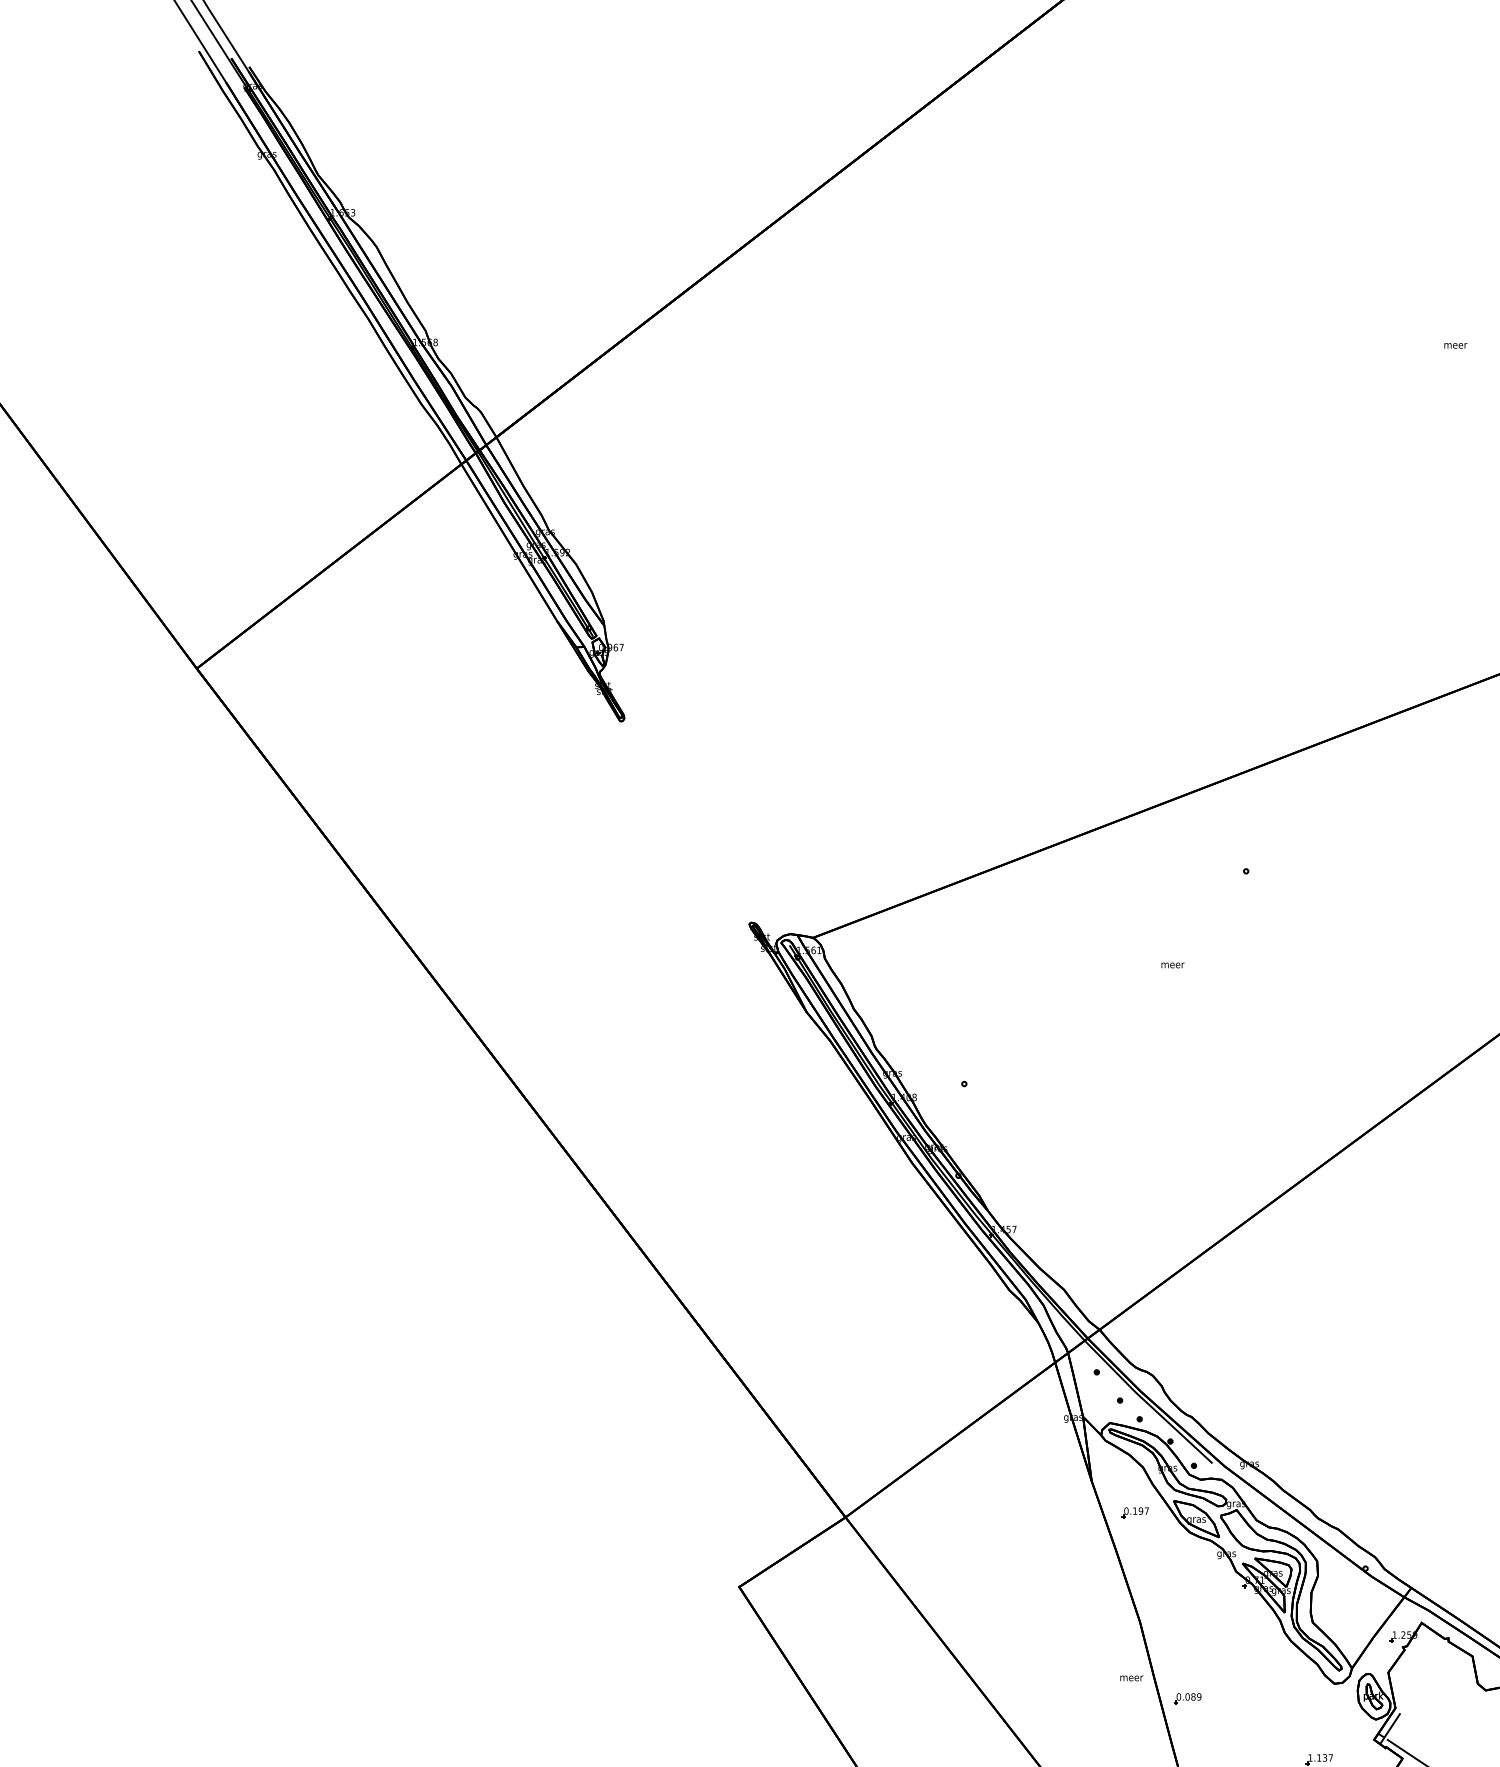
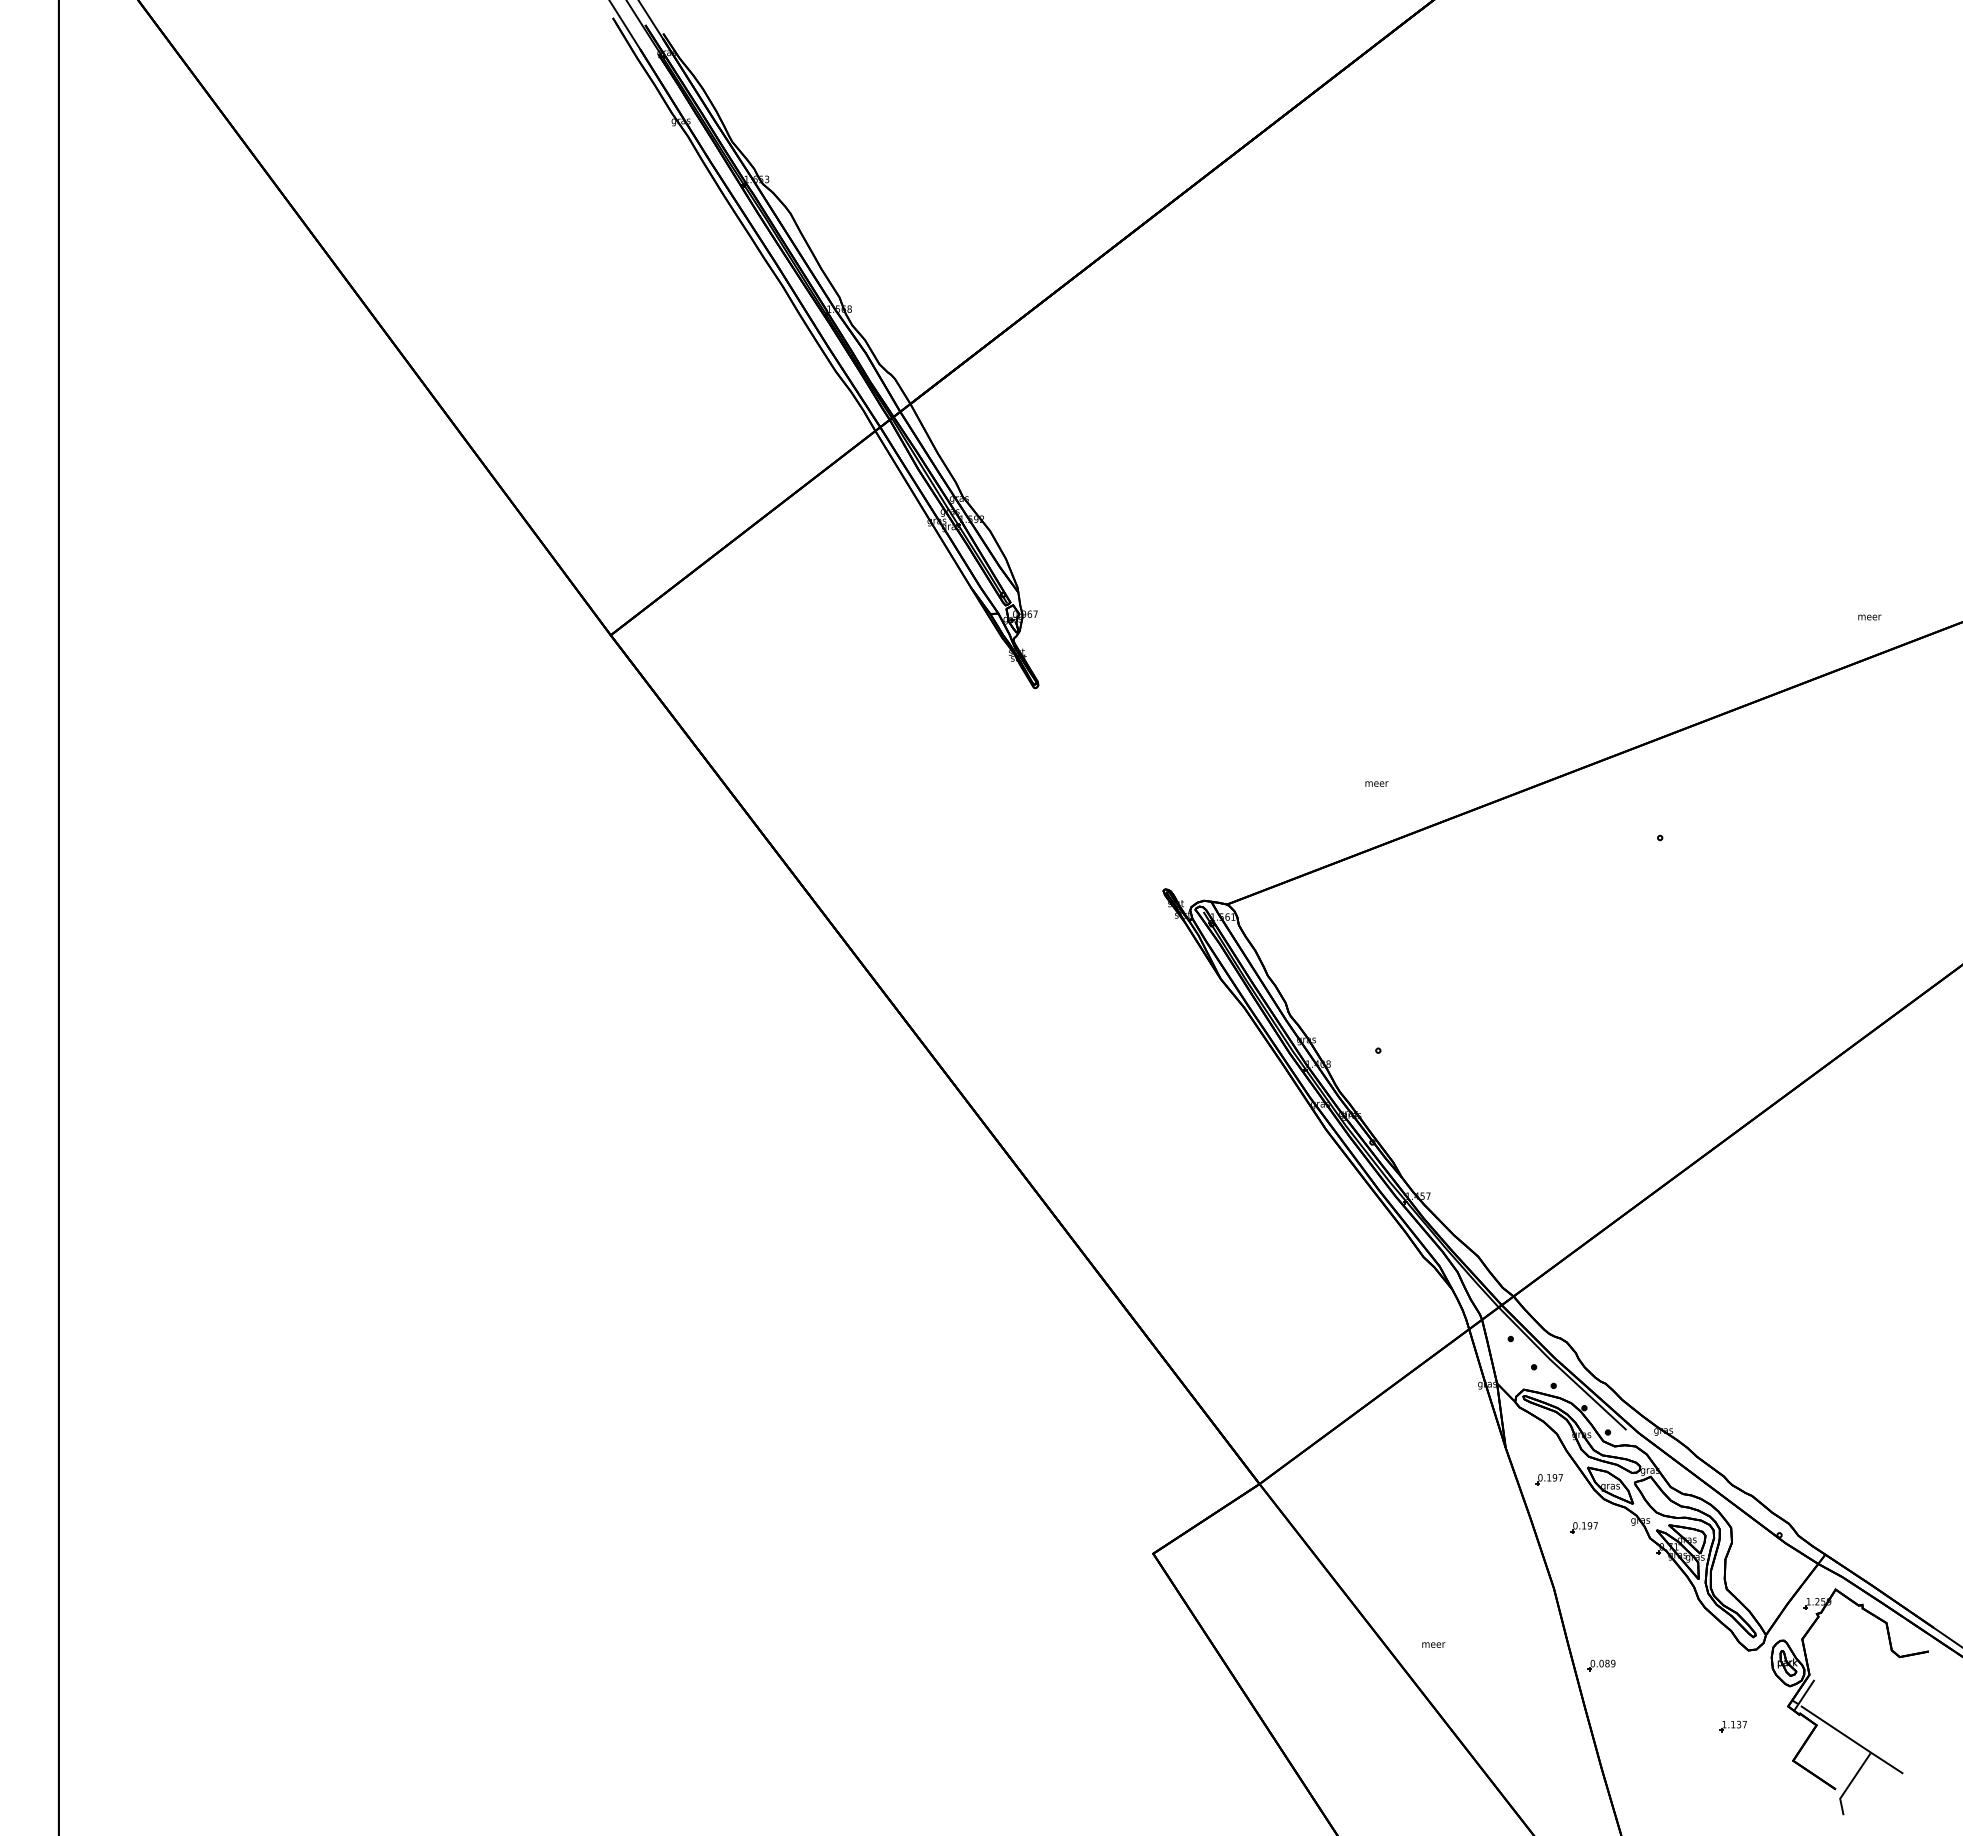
text: (1455, 345) -> (1869, 617), moved
text: (1172, 964) -> (1376, 783), moved
part: (1169, 1560) -> (1583, 1527), added
text: (1131, 1677) -> (1433, 1644), moved

